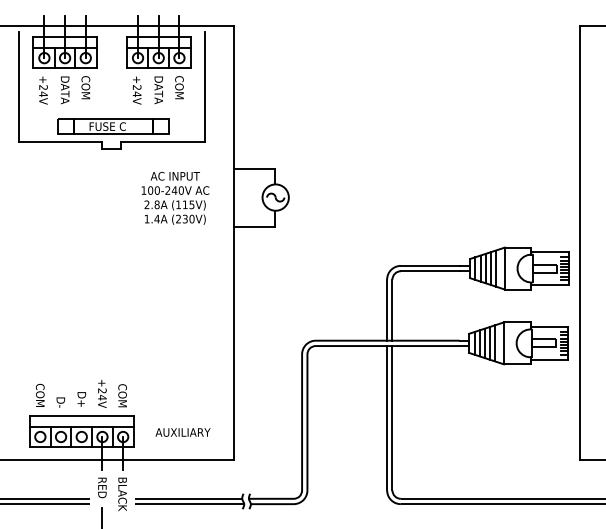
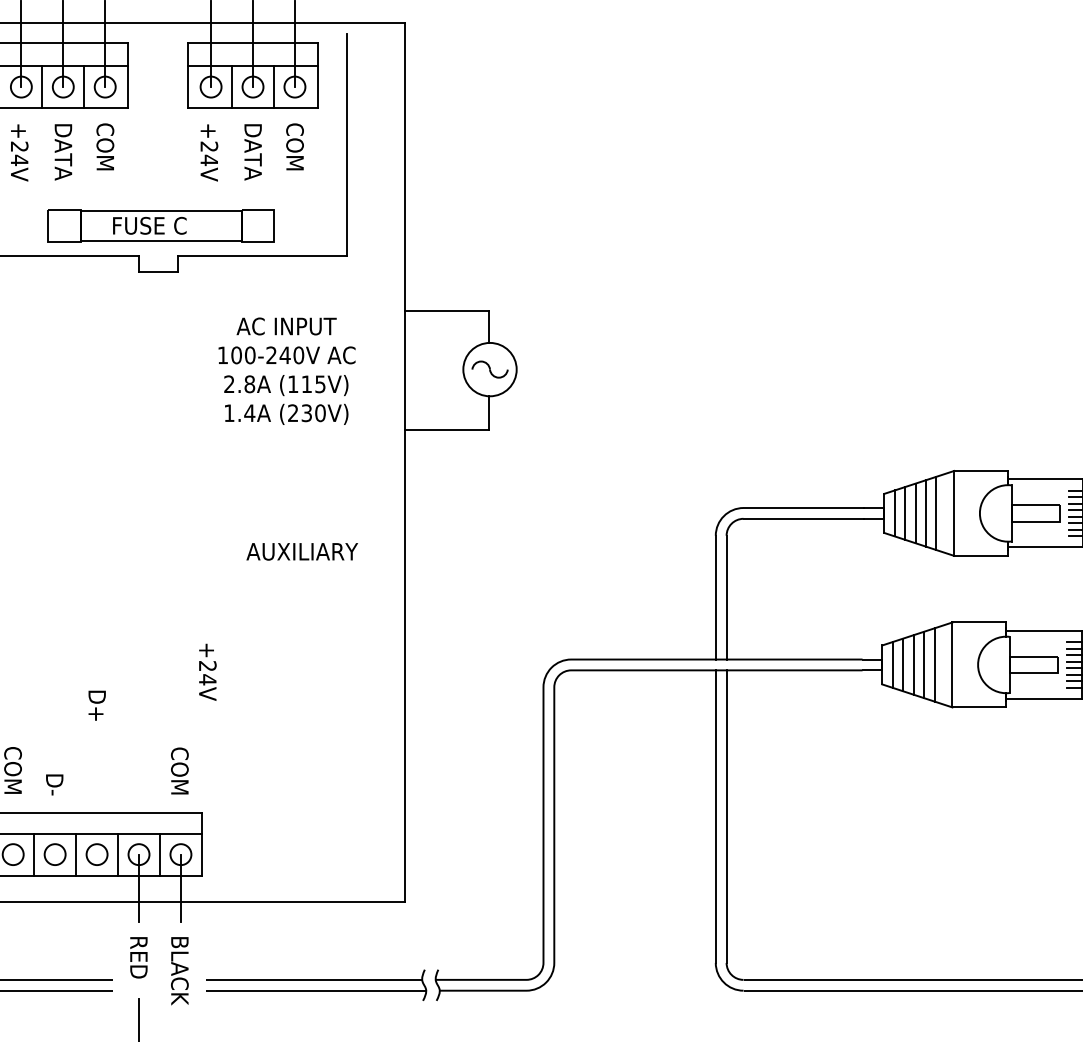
text: (102, 393) -> (207, 671), moved
text: (81, 399) -> (96, 705), moved
text: (182, 432) -> (301, 551), moved

